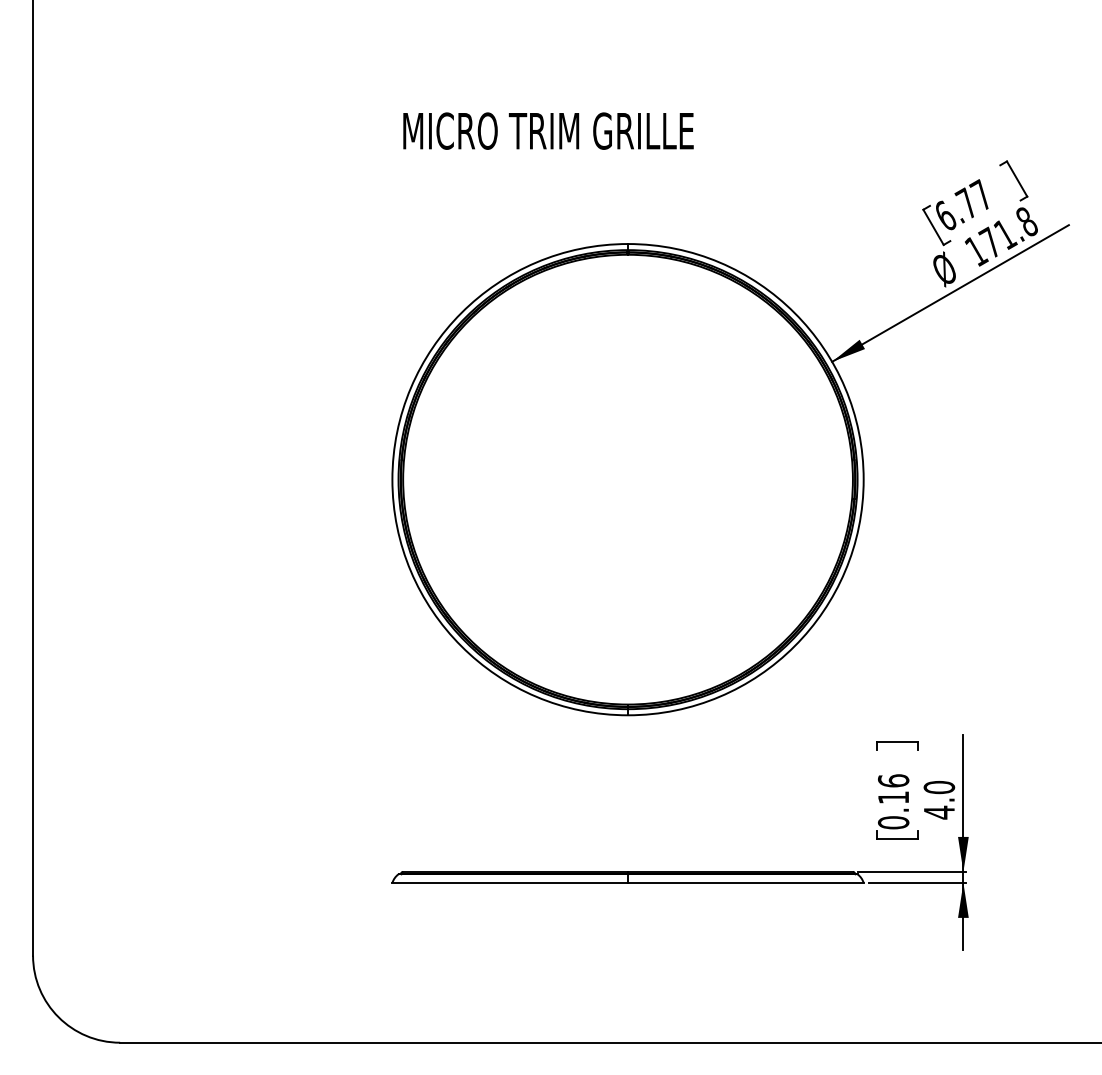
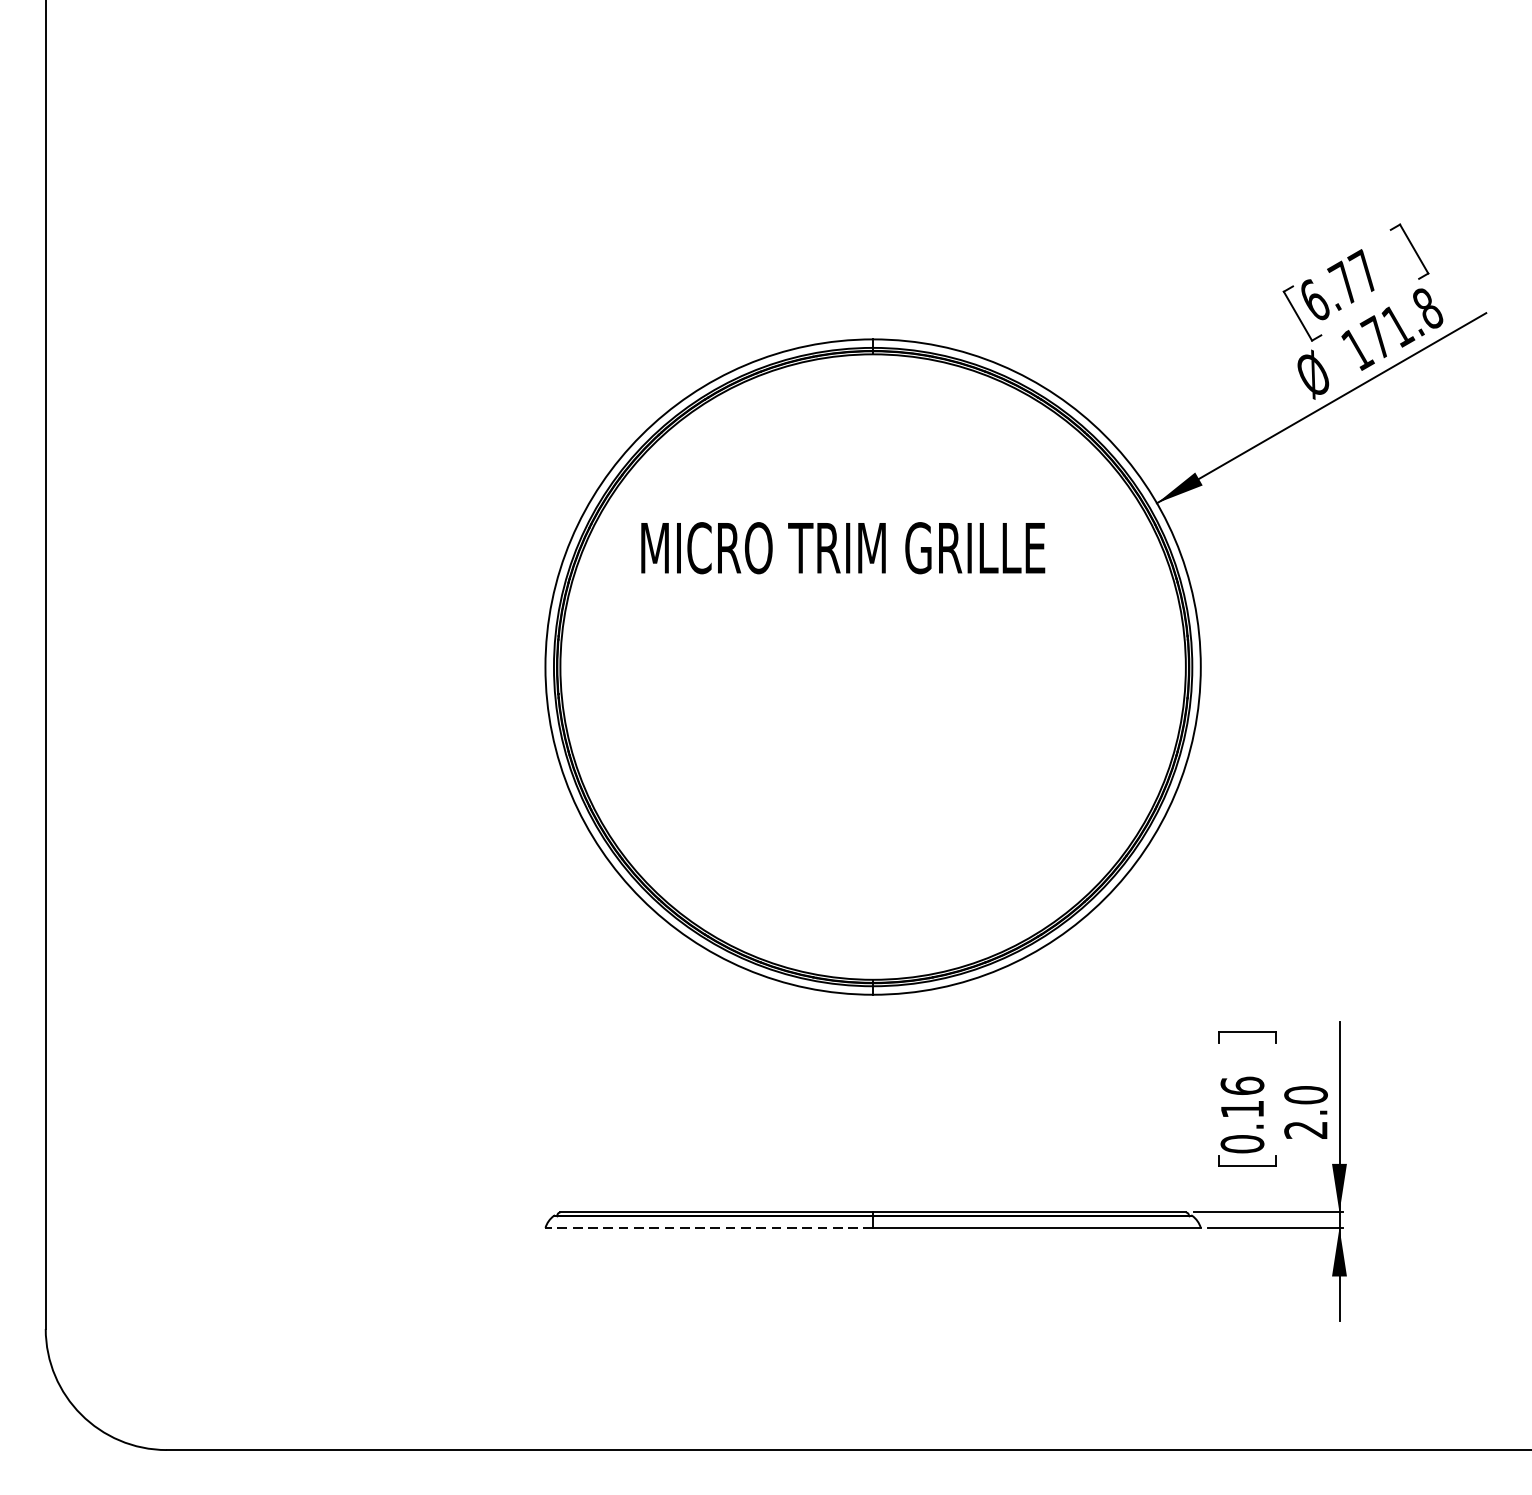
text: (548, 130) -> (843, 547), moved
text: (938, 812) -> (1304, 1129), 4.0 -> 2.0
line: (510, 882) -> (709, 1227), solid -> dashed

